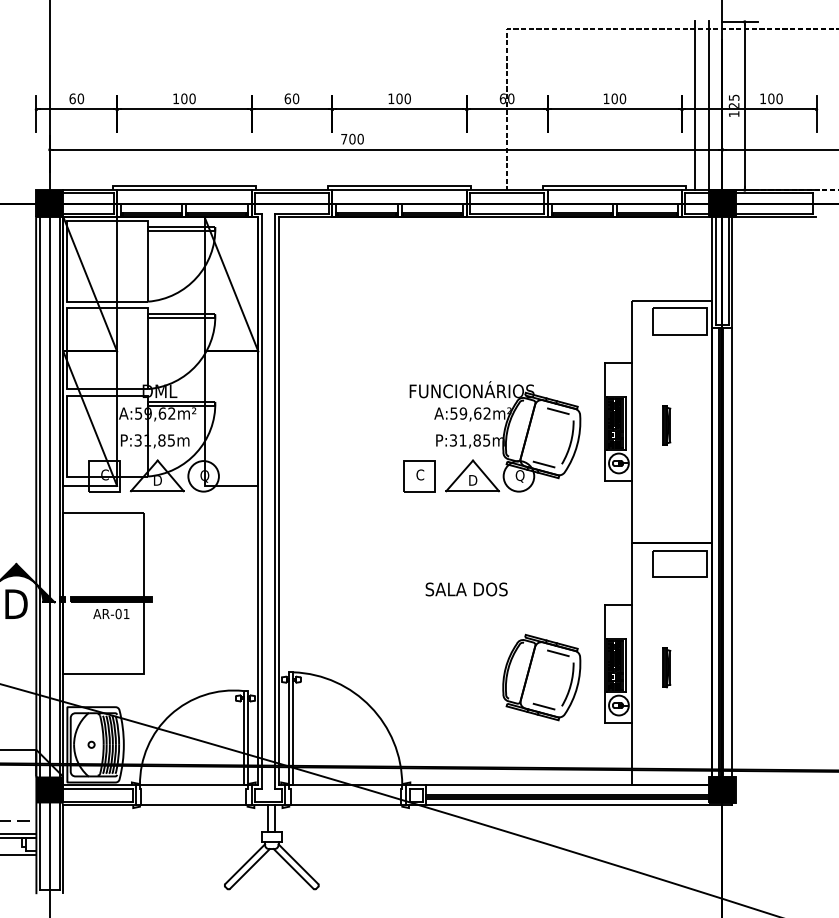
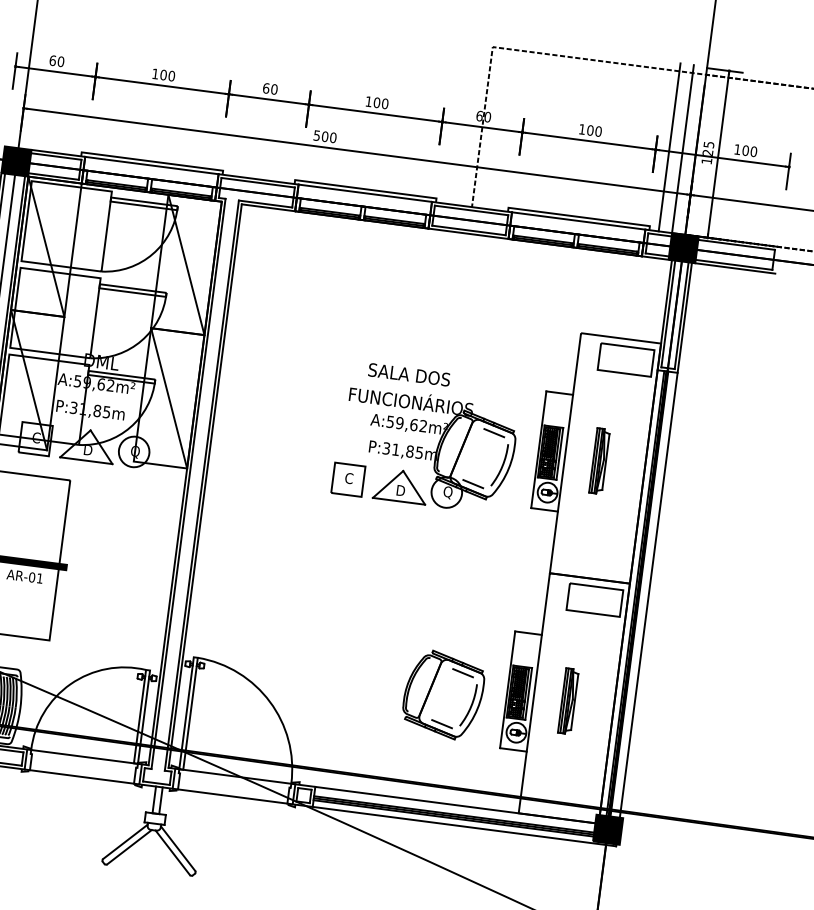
text: (344, 139) -> (317, 136), 700 -> 500
line: (231, 418) -> (169, 398), added
part: (666, 425) -> (599, 461), size x1.67
text: (466, 589) -> (409, 374), moved
part: (666, 667) -> (568, 701), size x1.67

